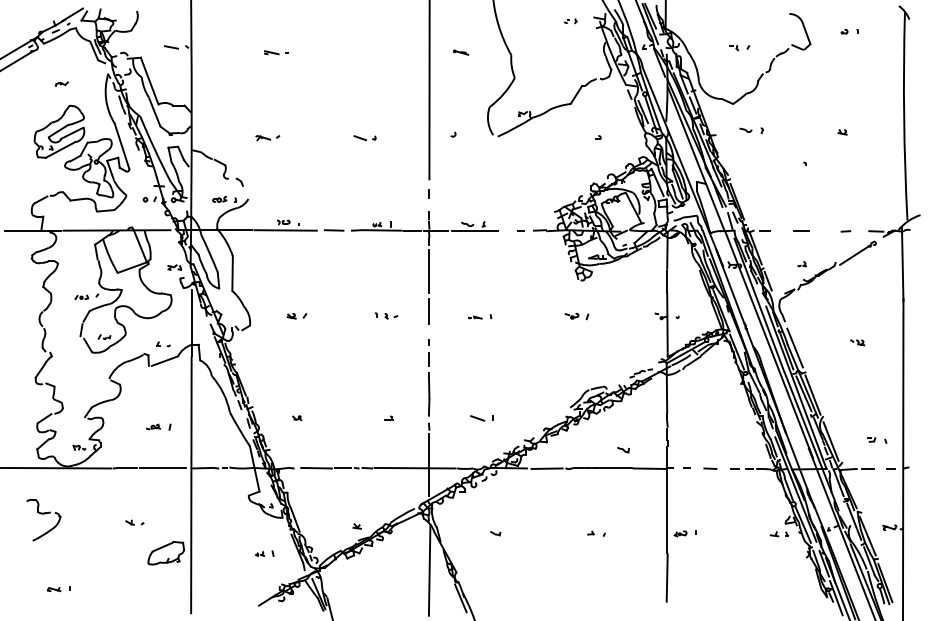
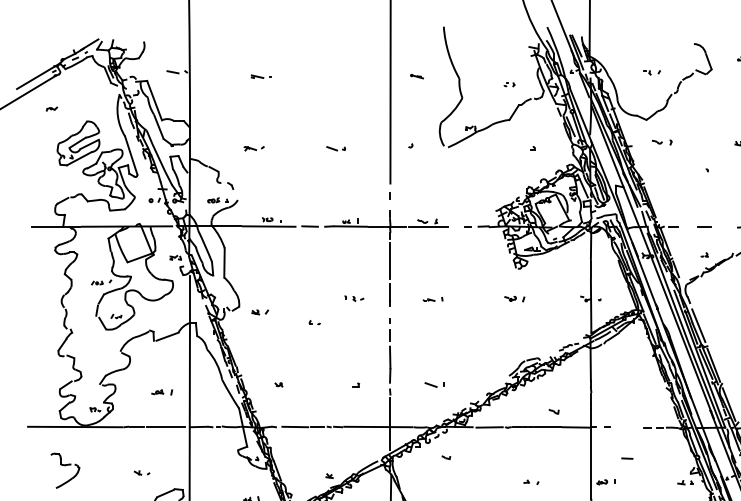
part: (570, 21) -> (509, 84), moved
part: (61, 83) -> (51, 108), moved
part: (296, 316) -> (259, 312), moved
part: (163, 344) -> (314, 322), moved
line: (710, 468) -> (627, 458), moved
part: (495, 533) -> (446, 457), moved

